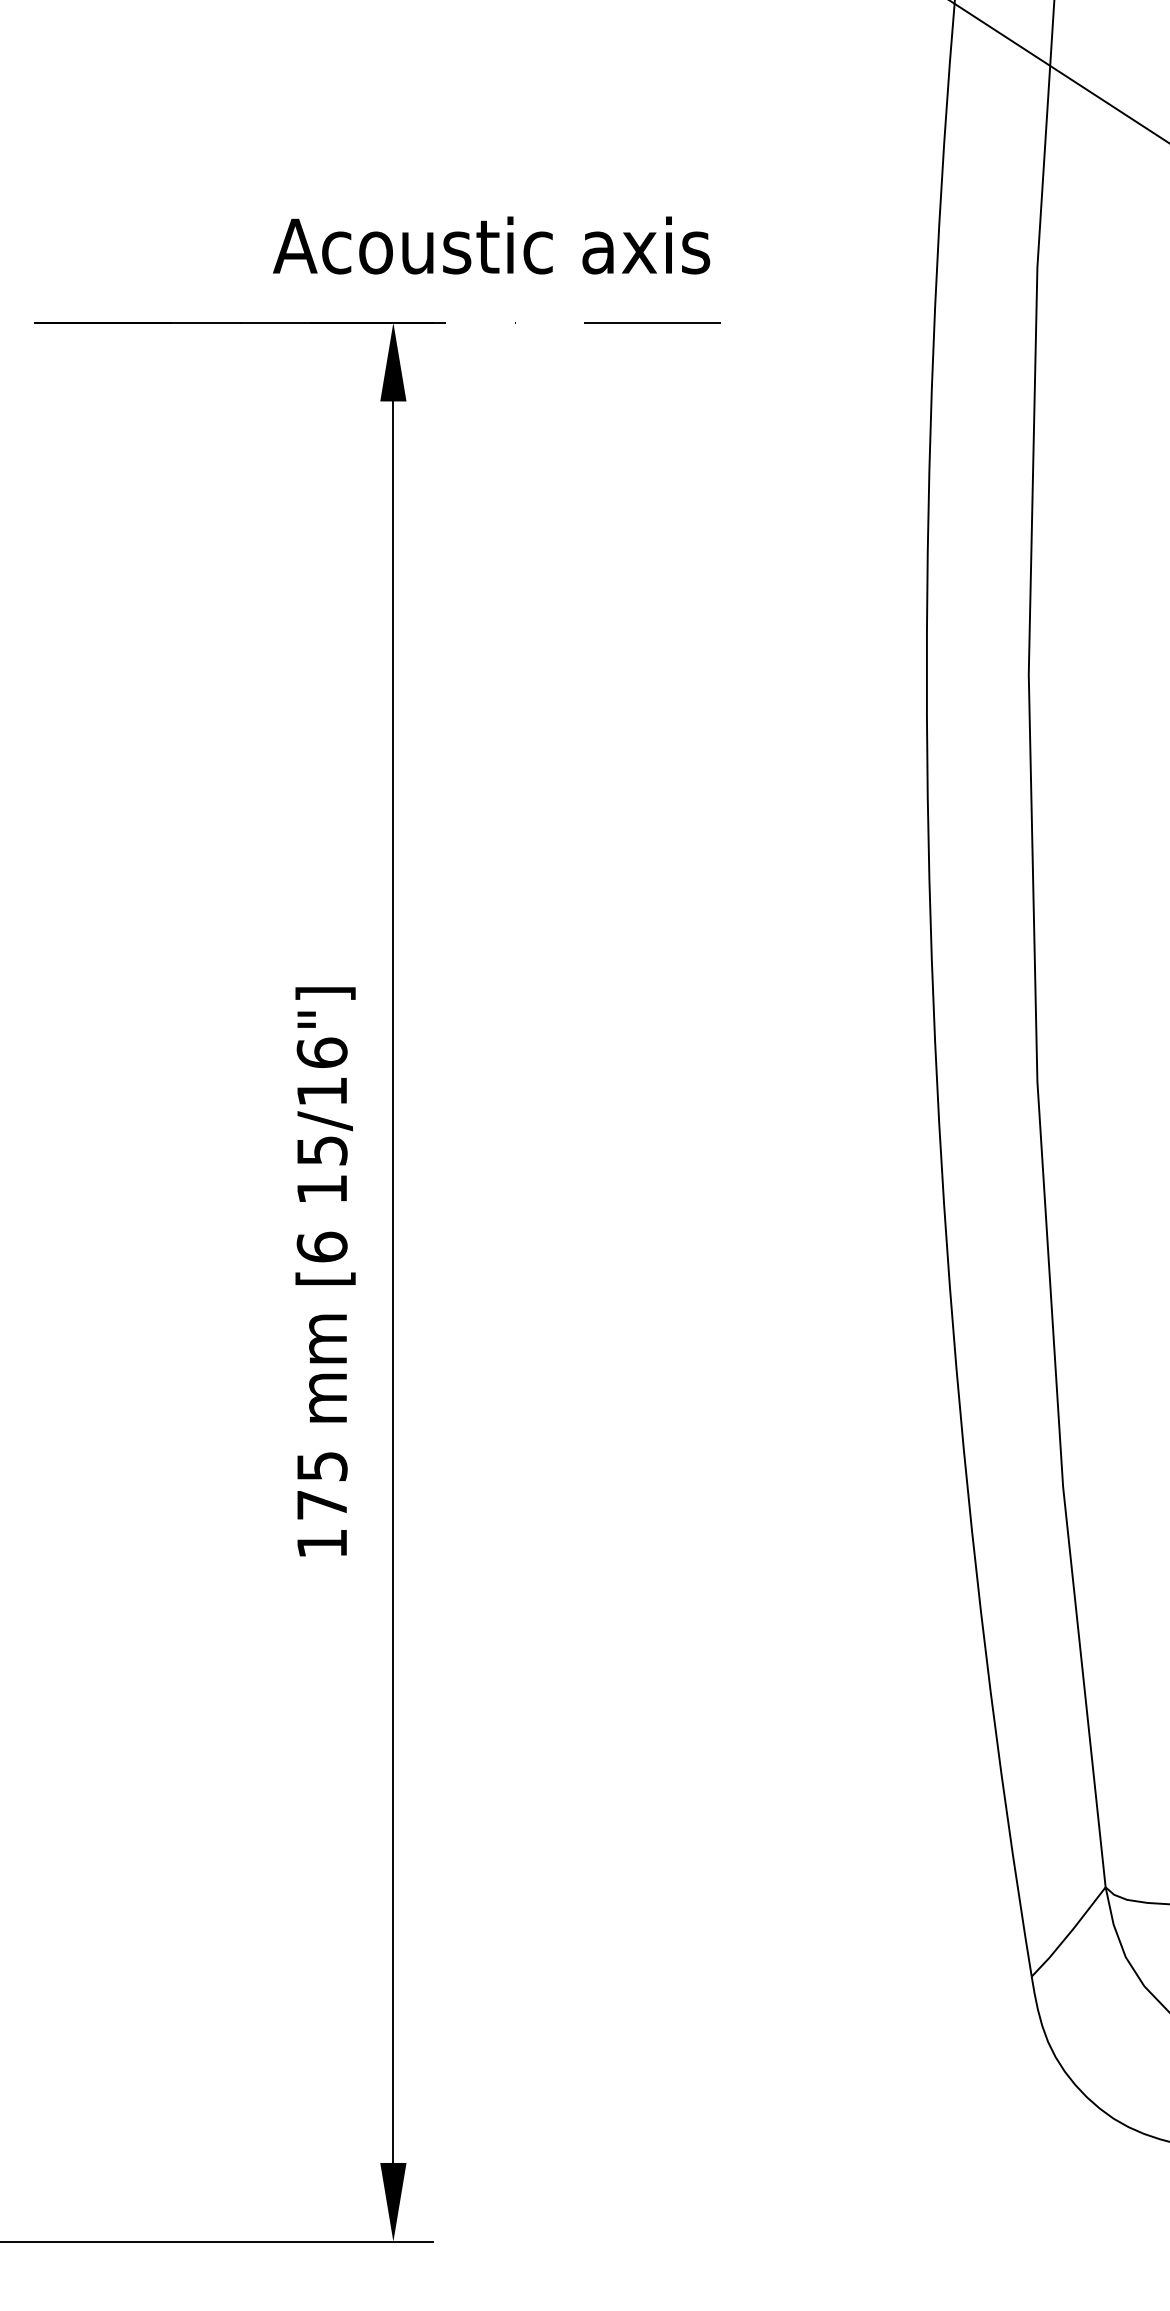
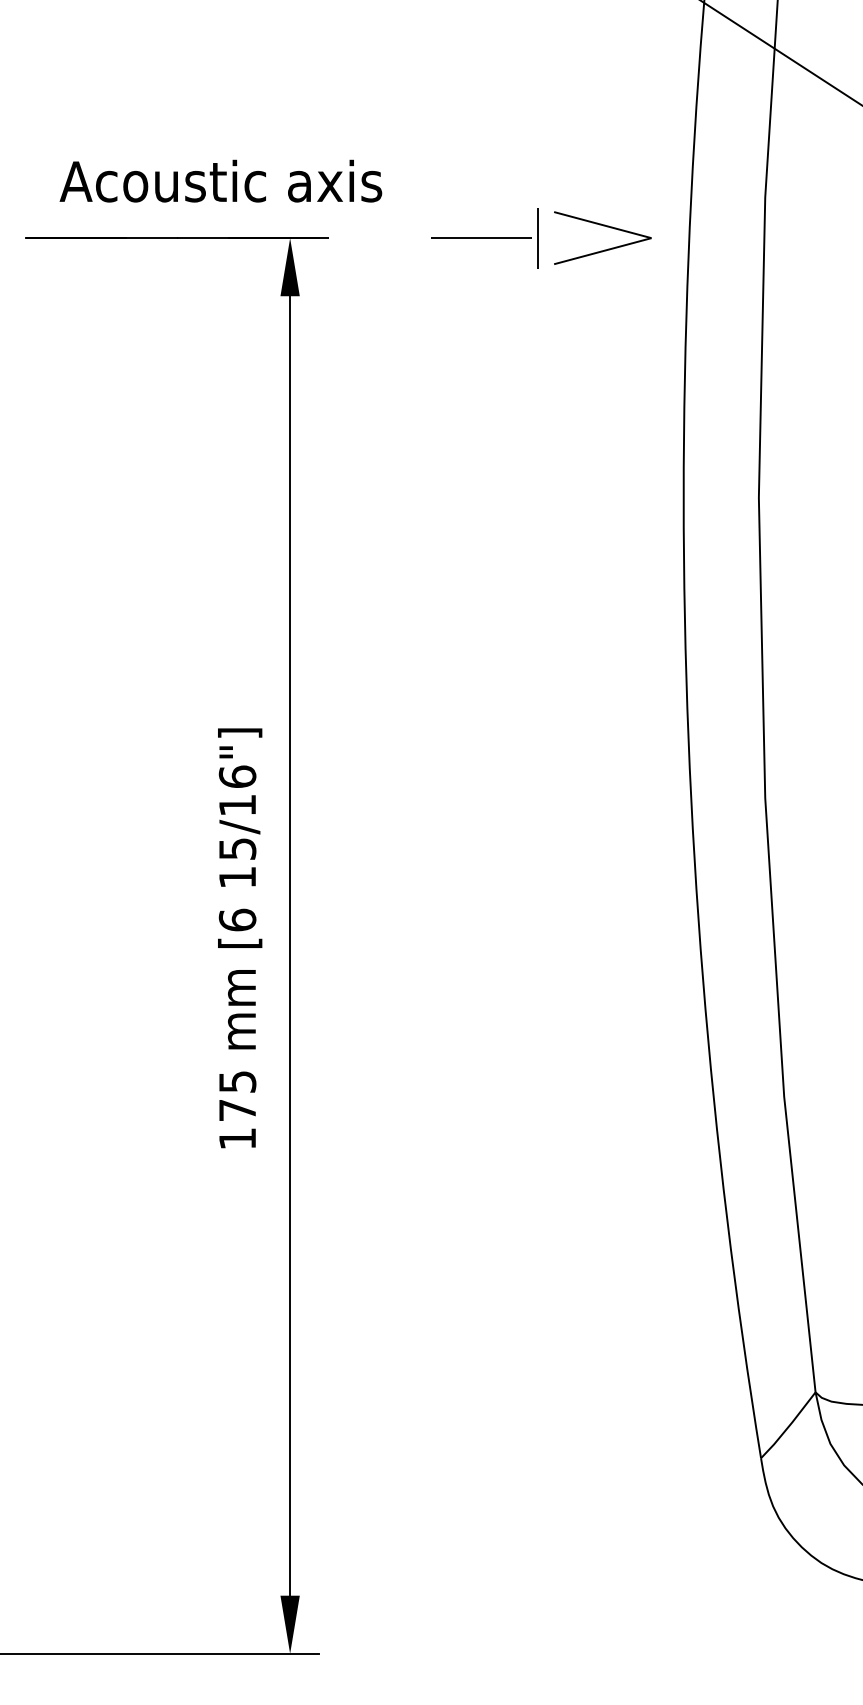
text: (491, 245) -> (220, 181), moved
part: (821, 307) -> (605, 226), added
line: (729, 322) -> (538, 237), added

